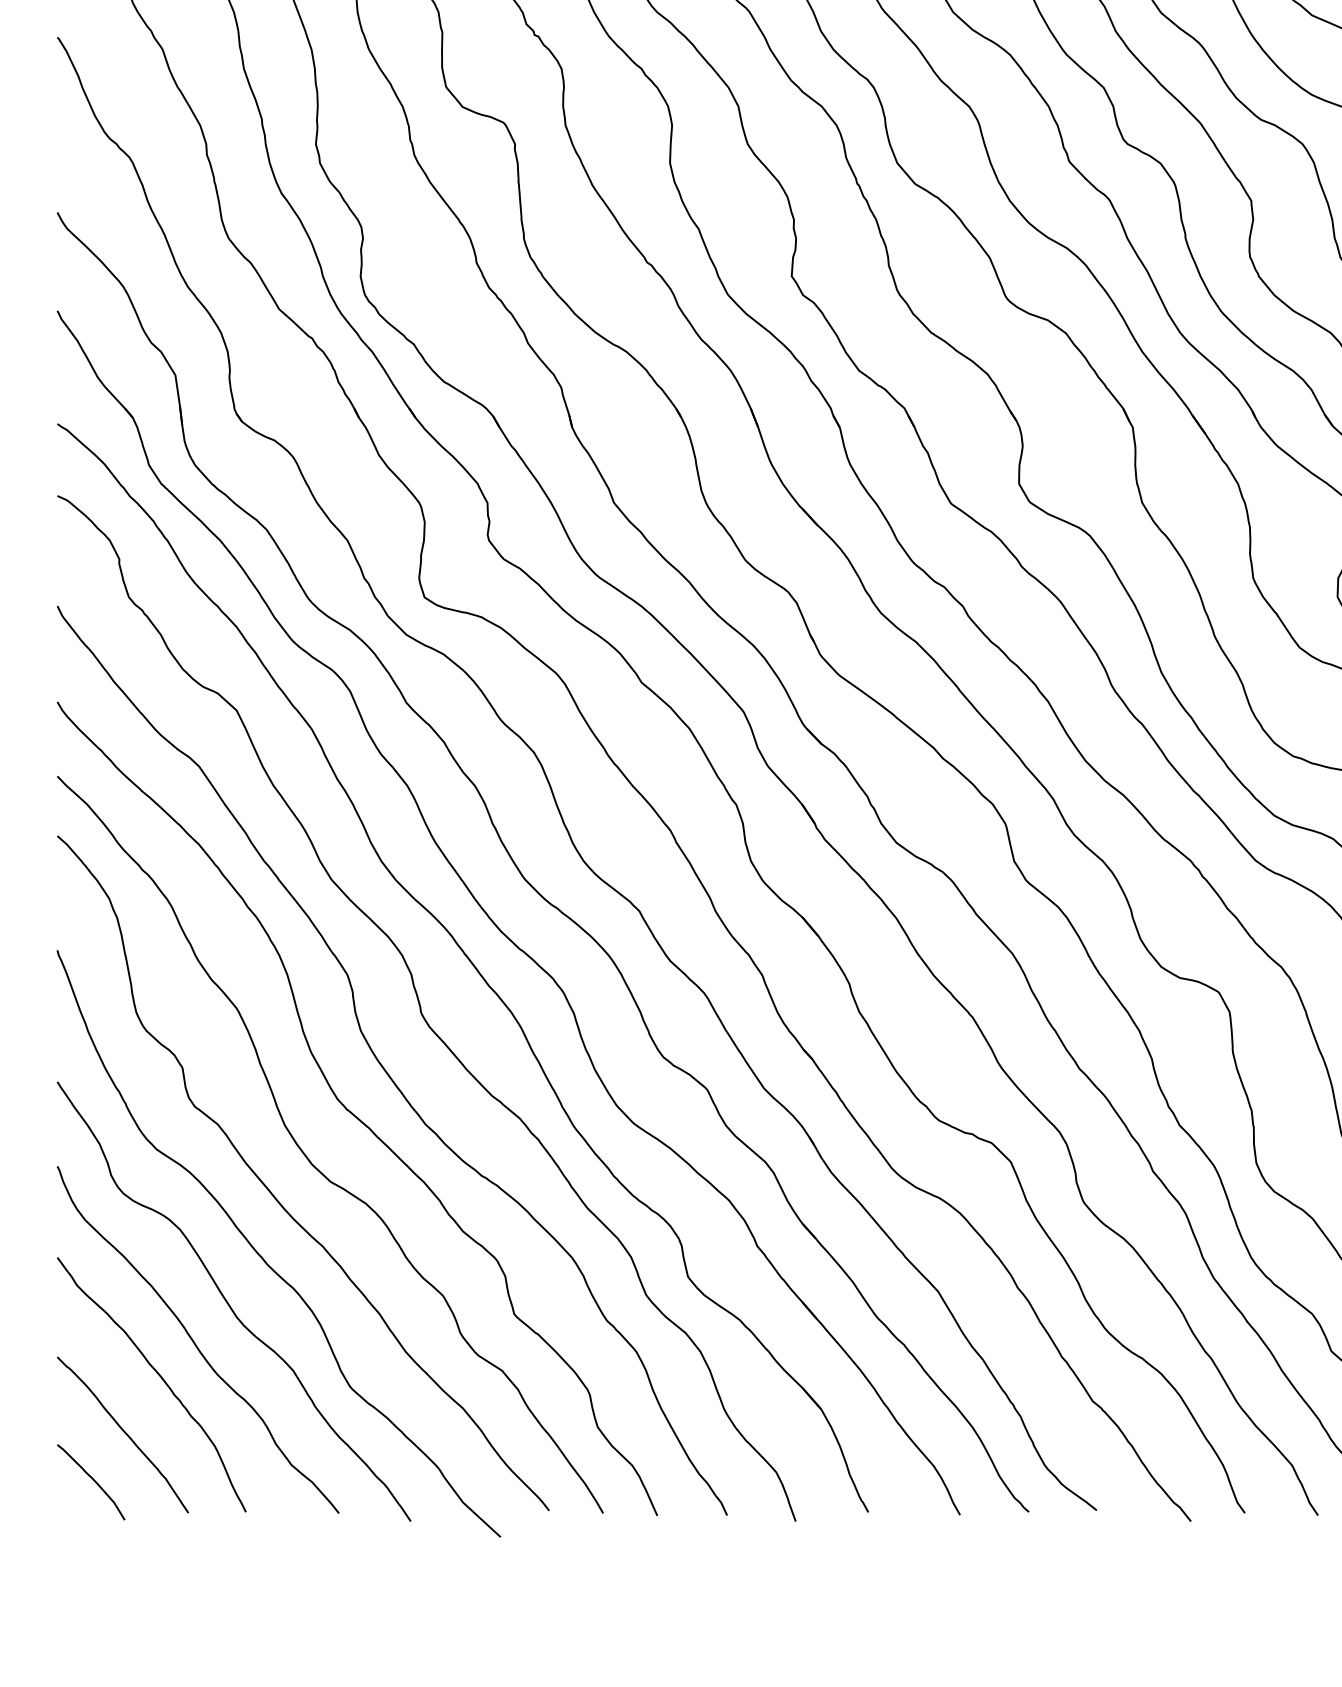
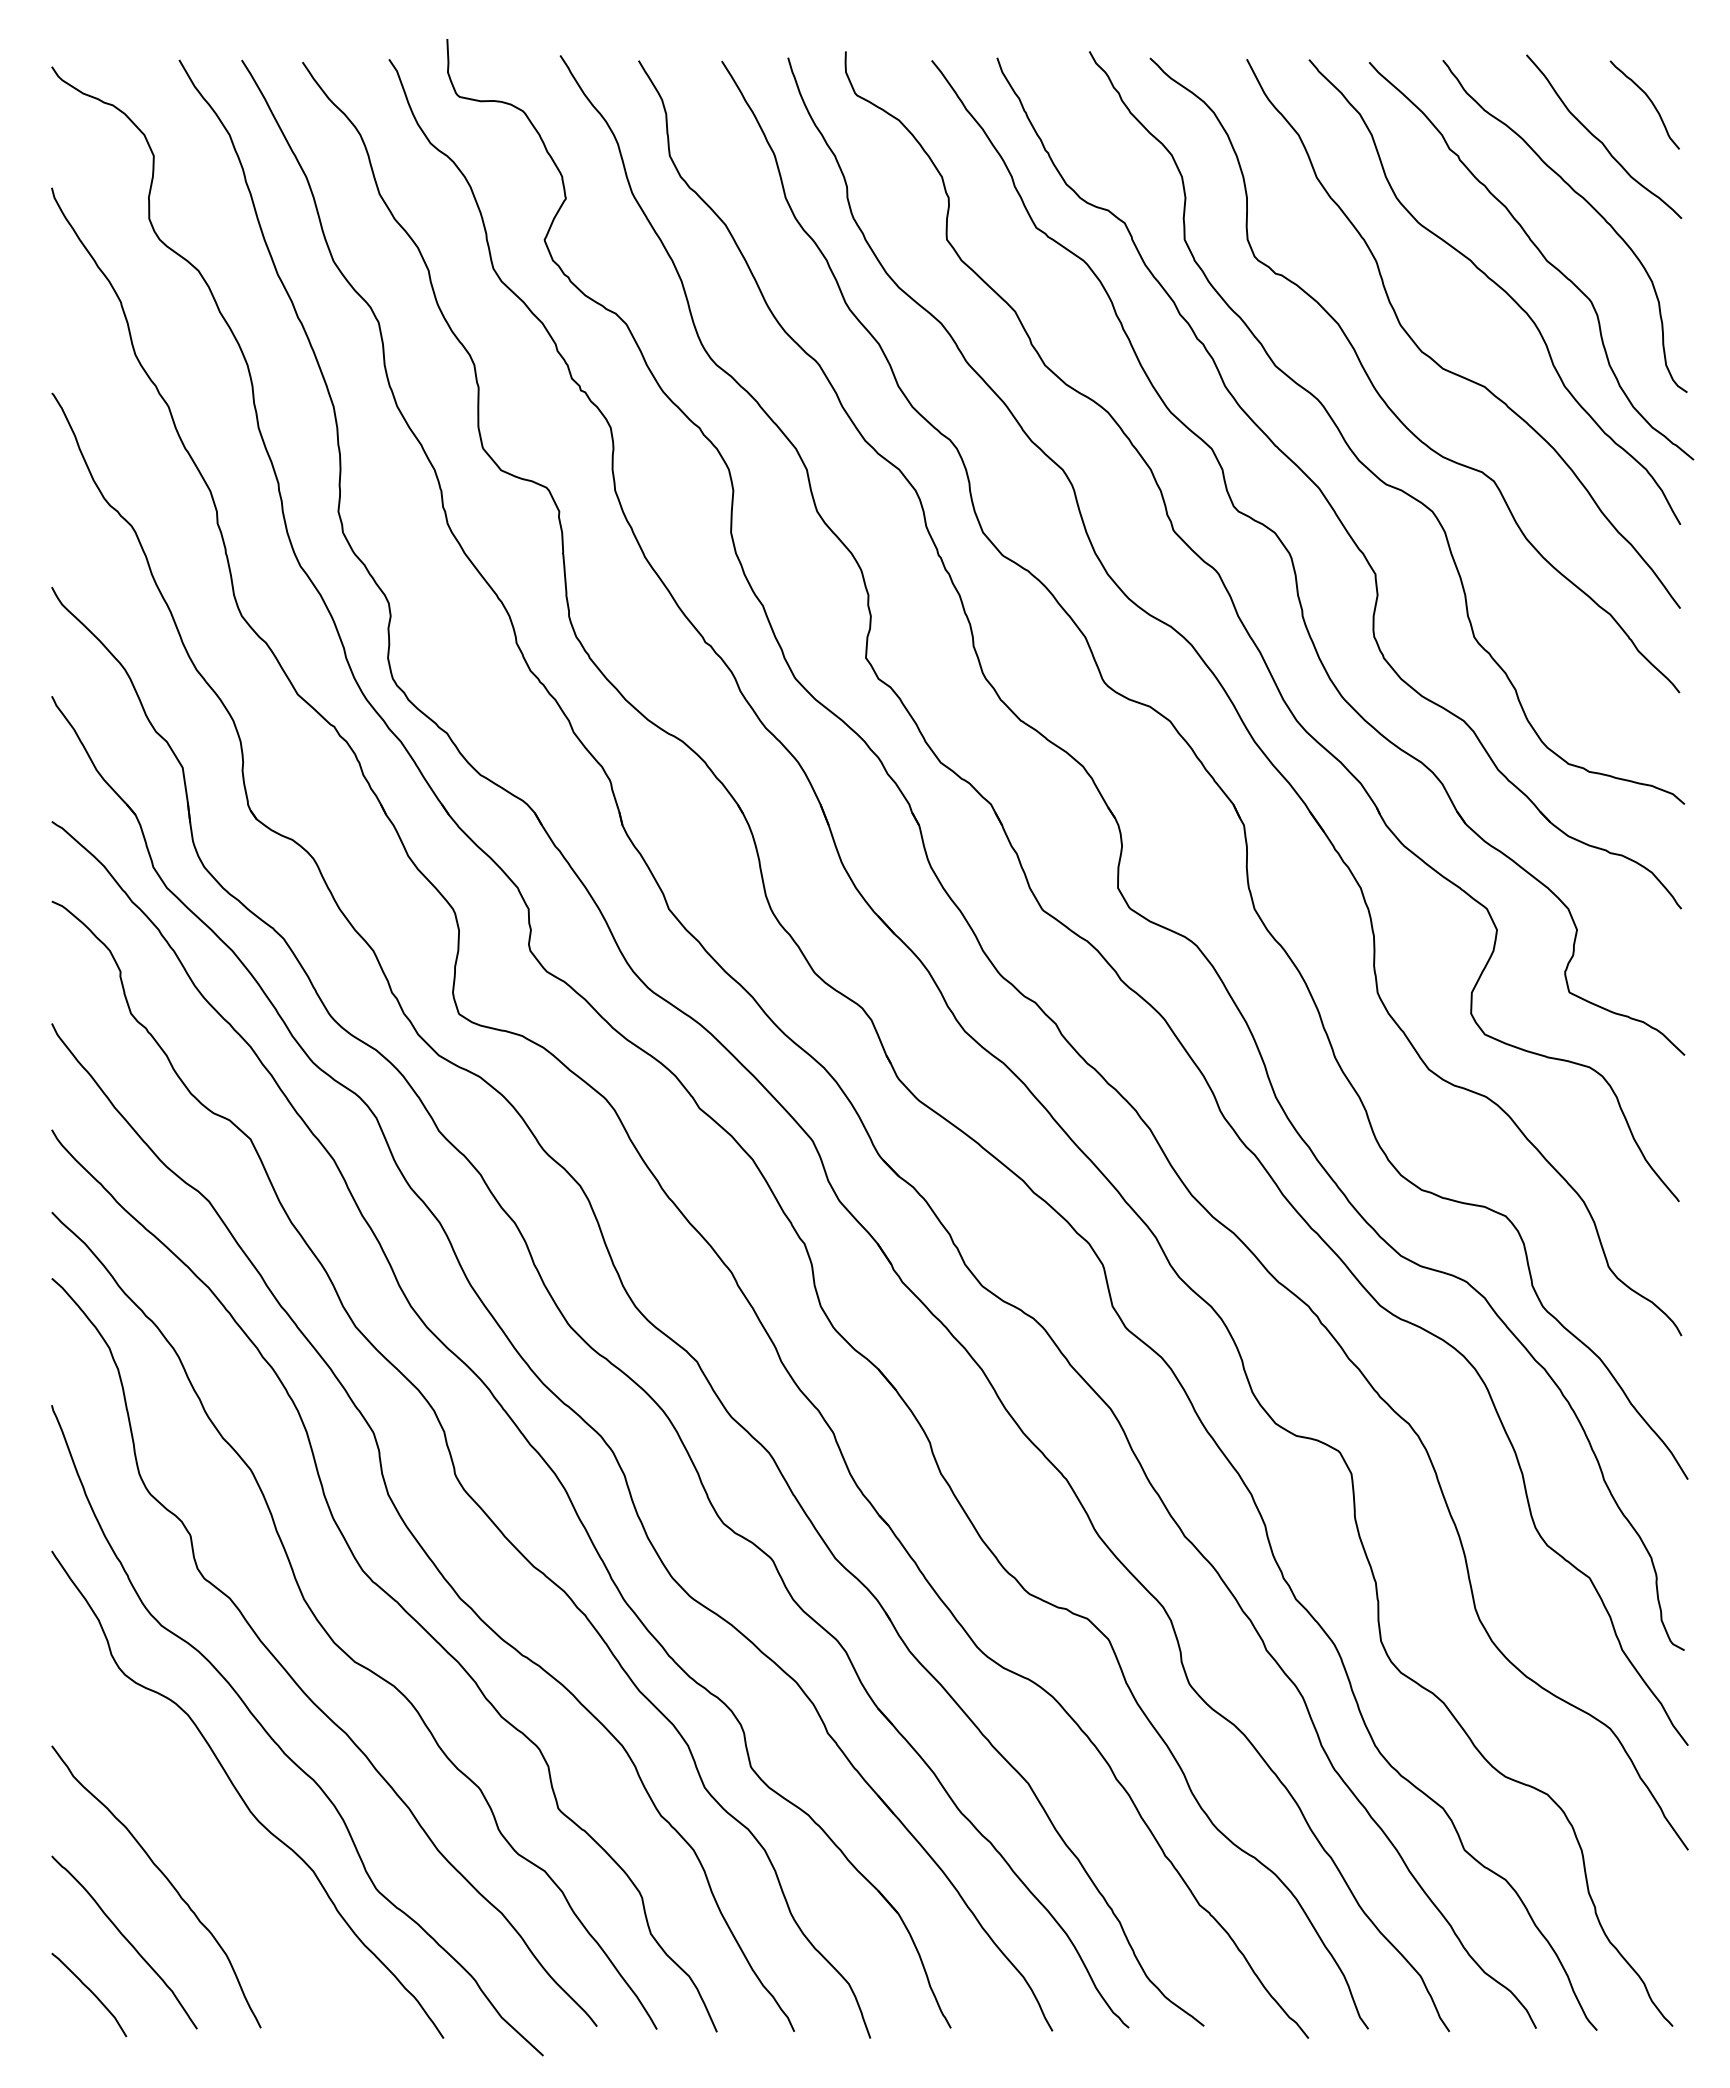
curve: (194, 1341) -> (203, 1838), removed

